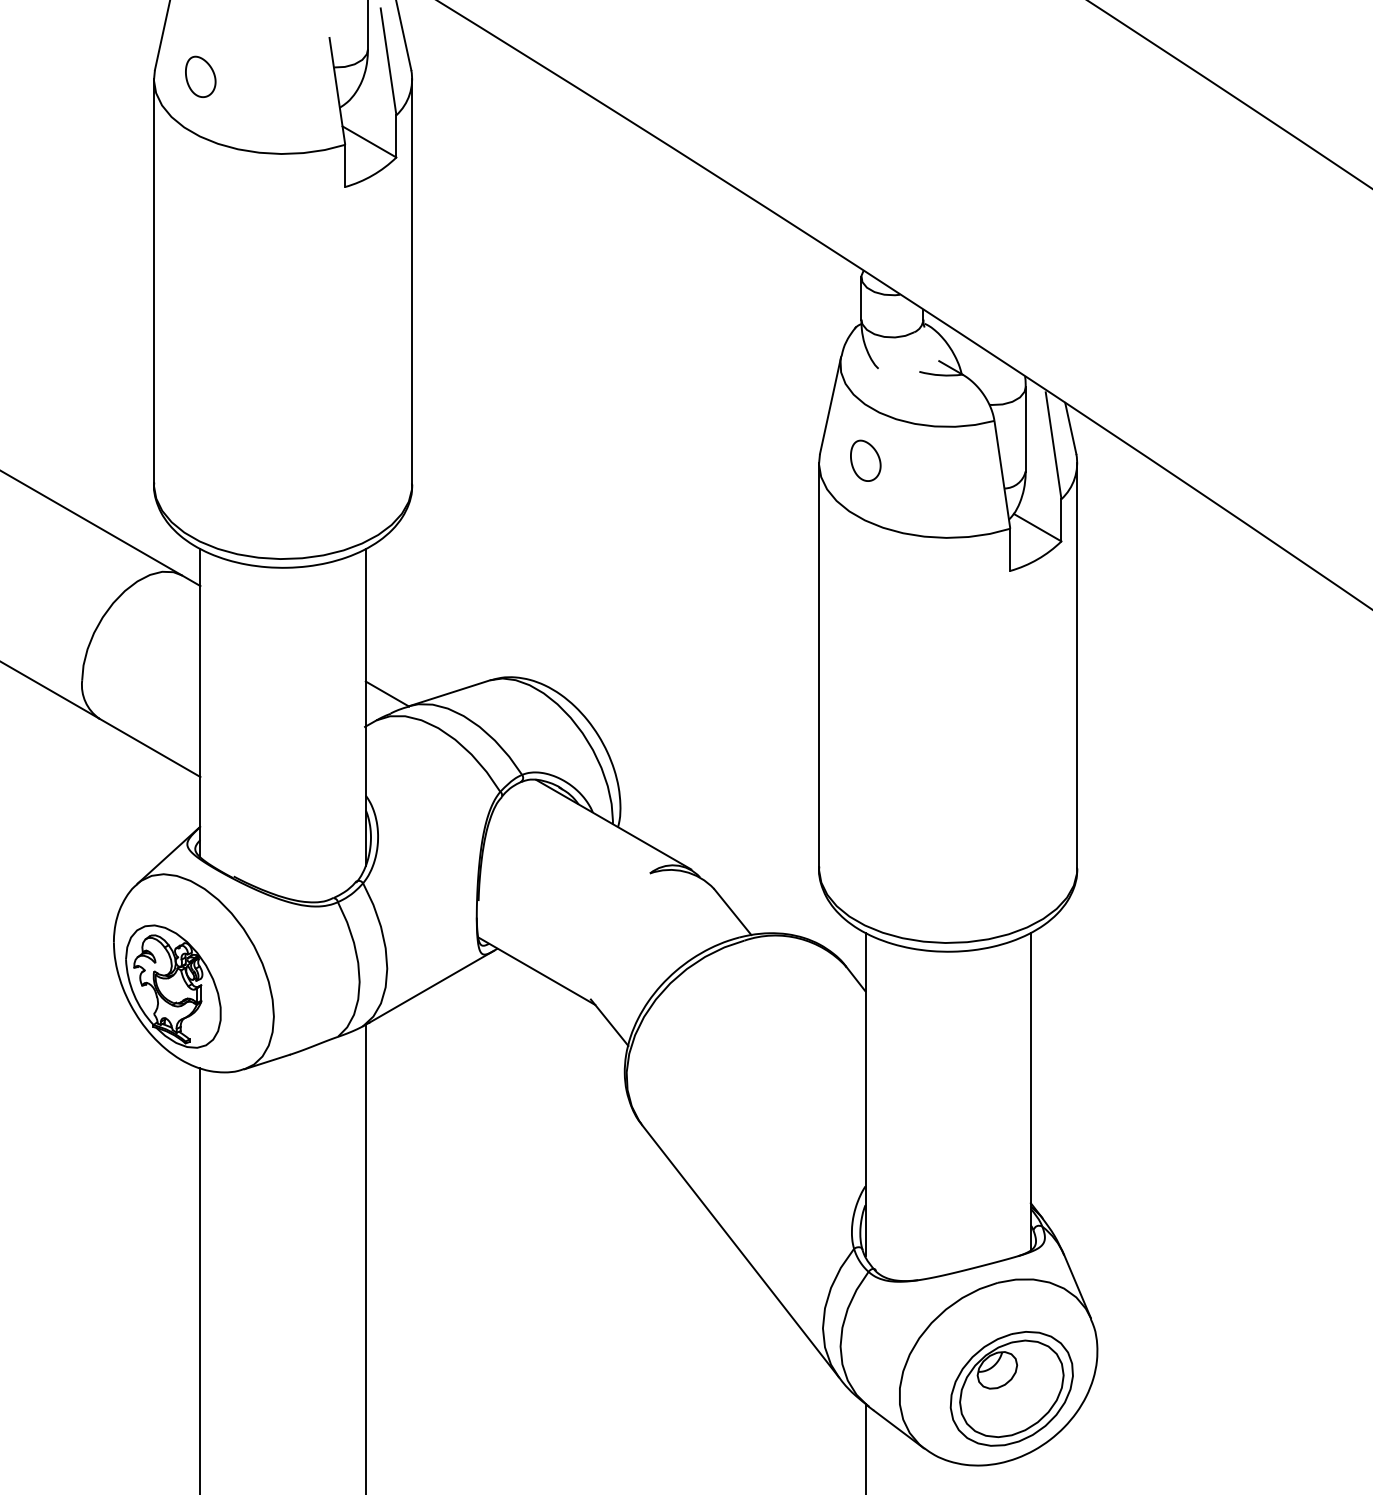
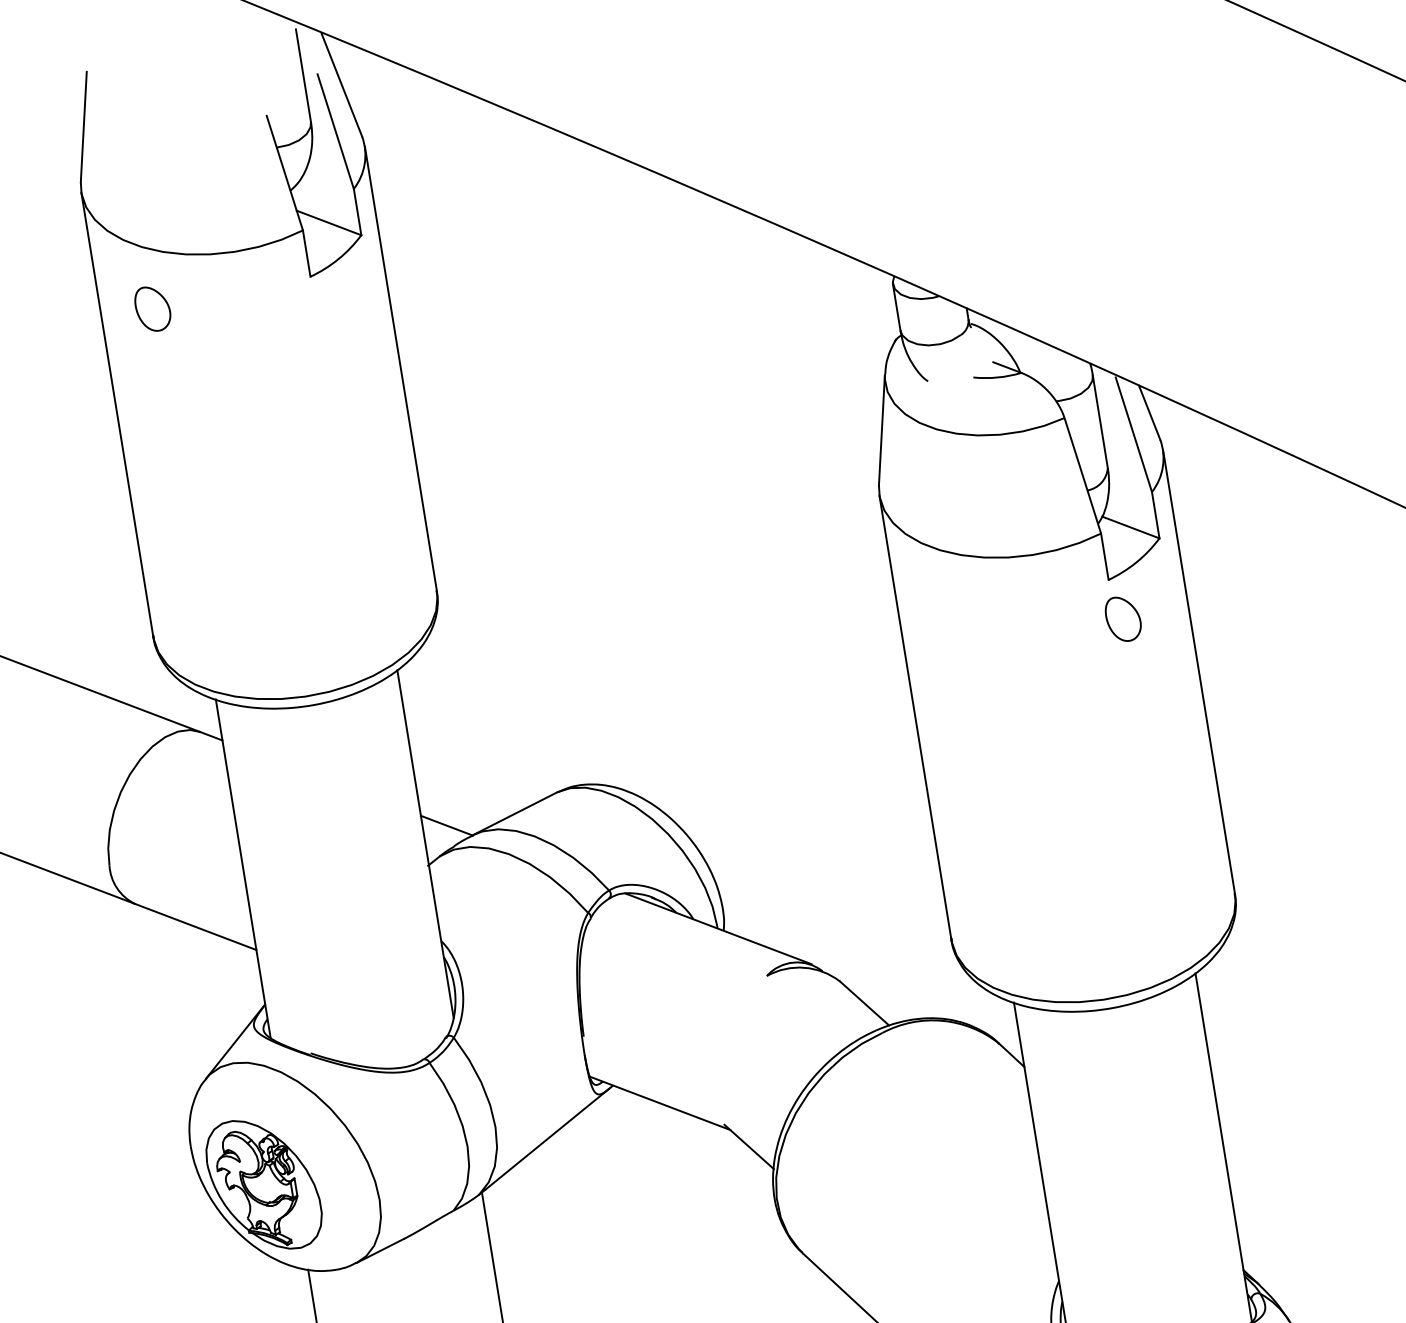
part: (200, 76) -> (152, 308), moved
part: (865, 460) -> (1122, 618), moved

